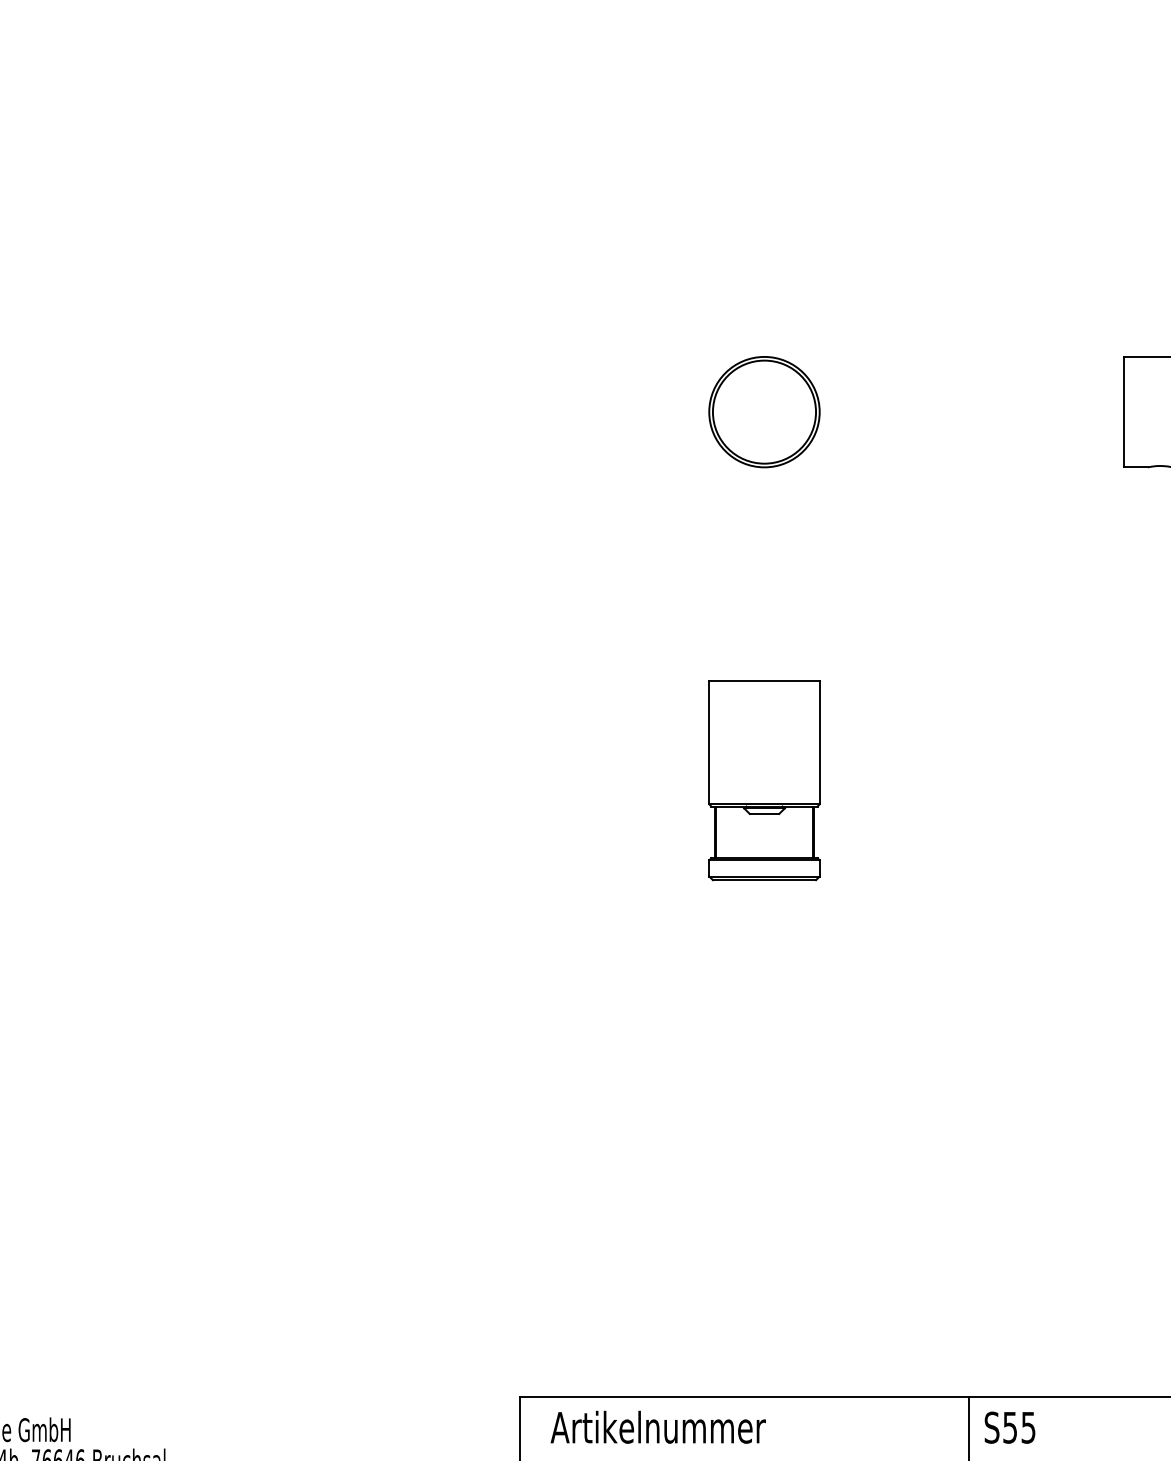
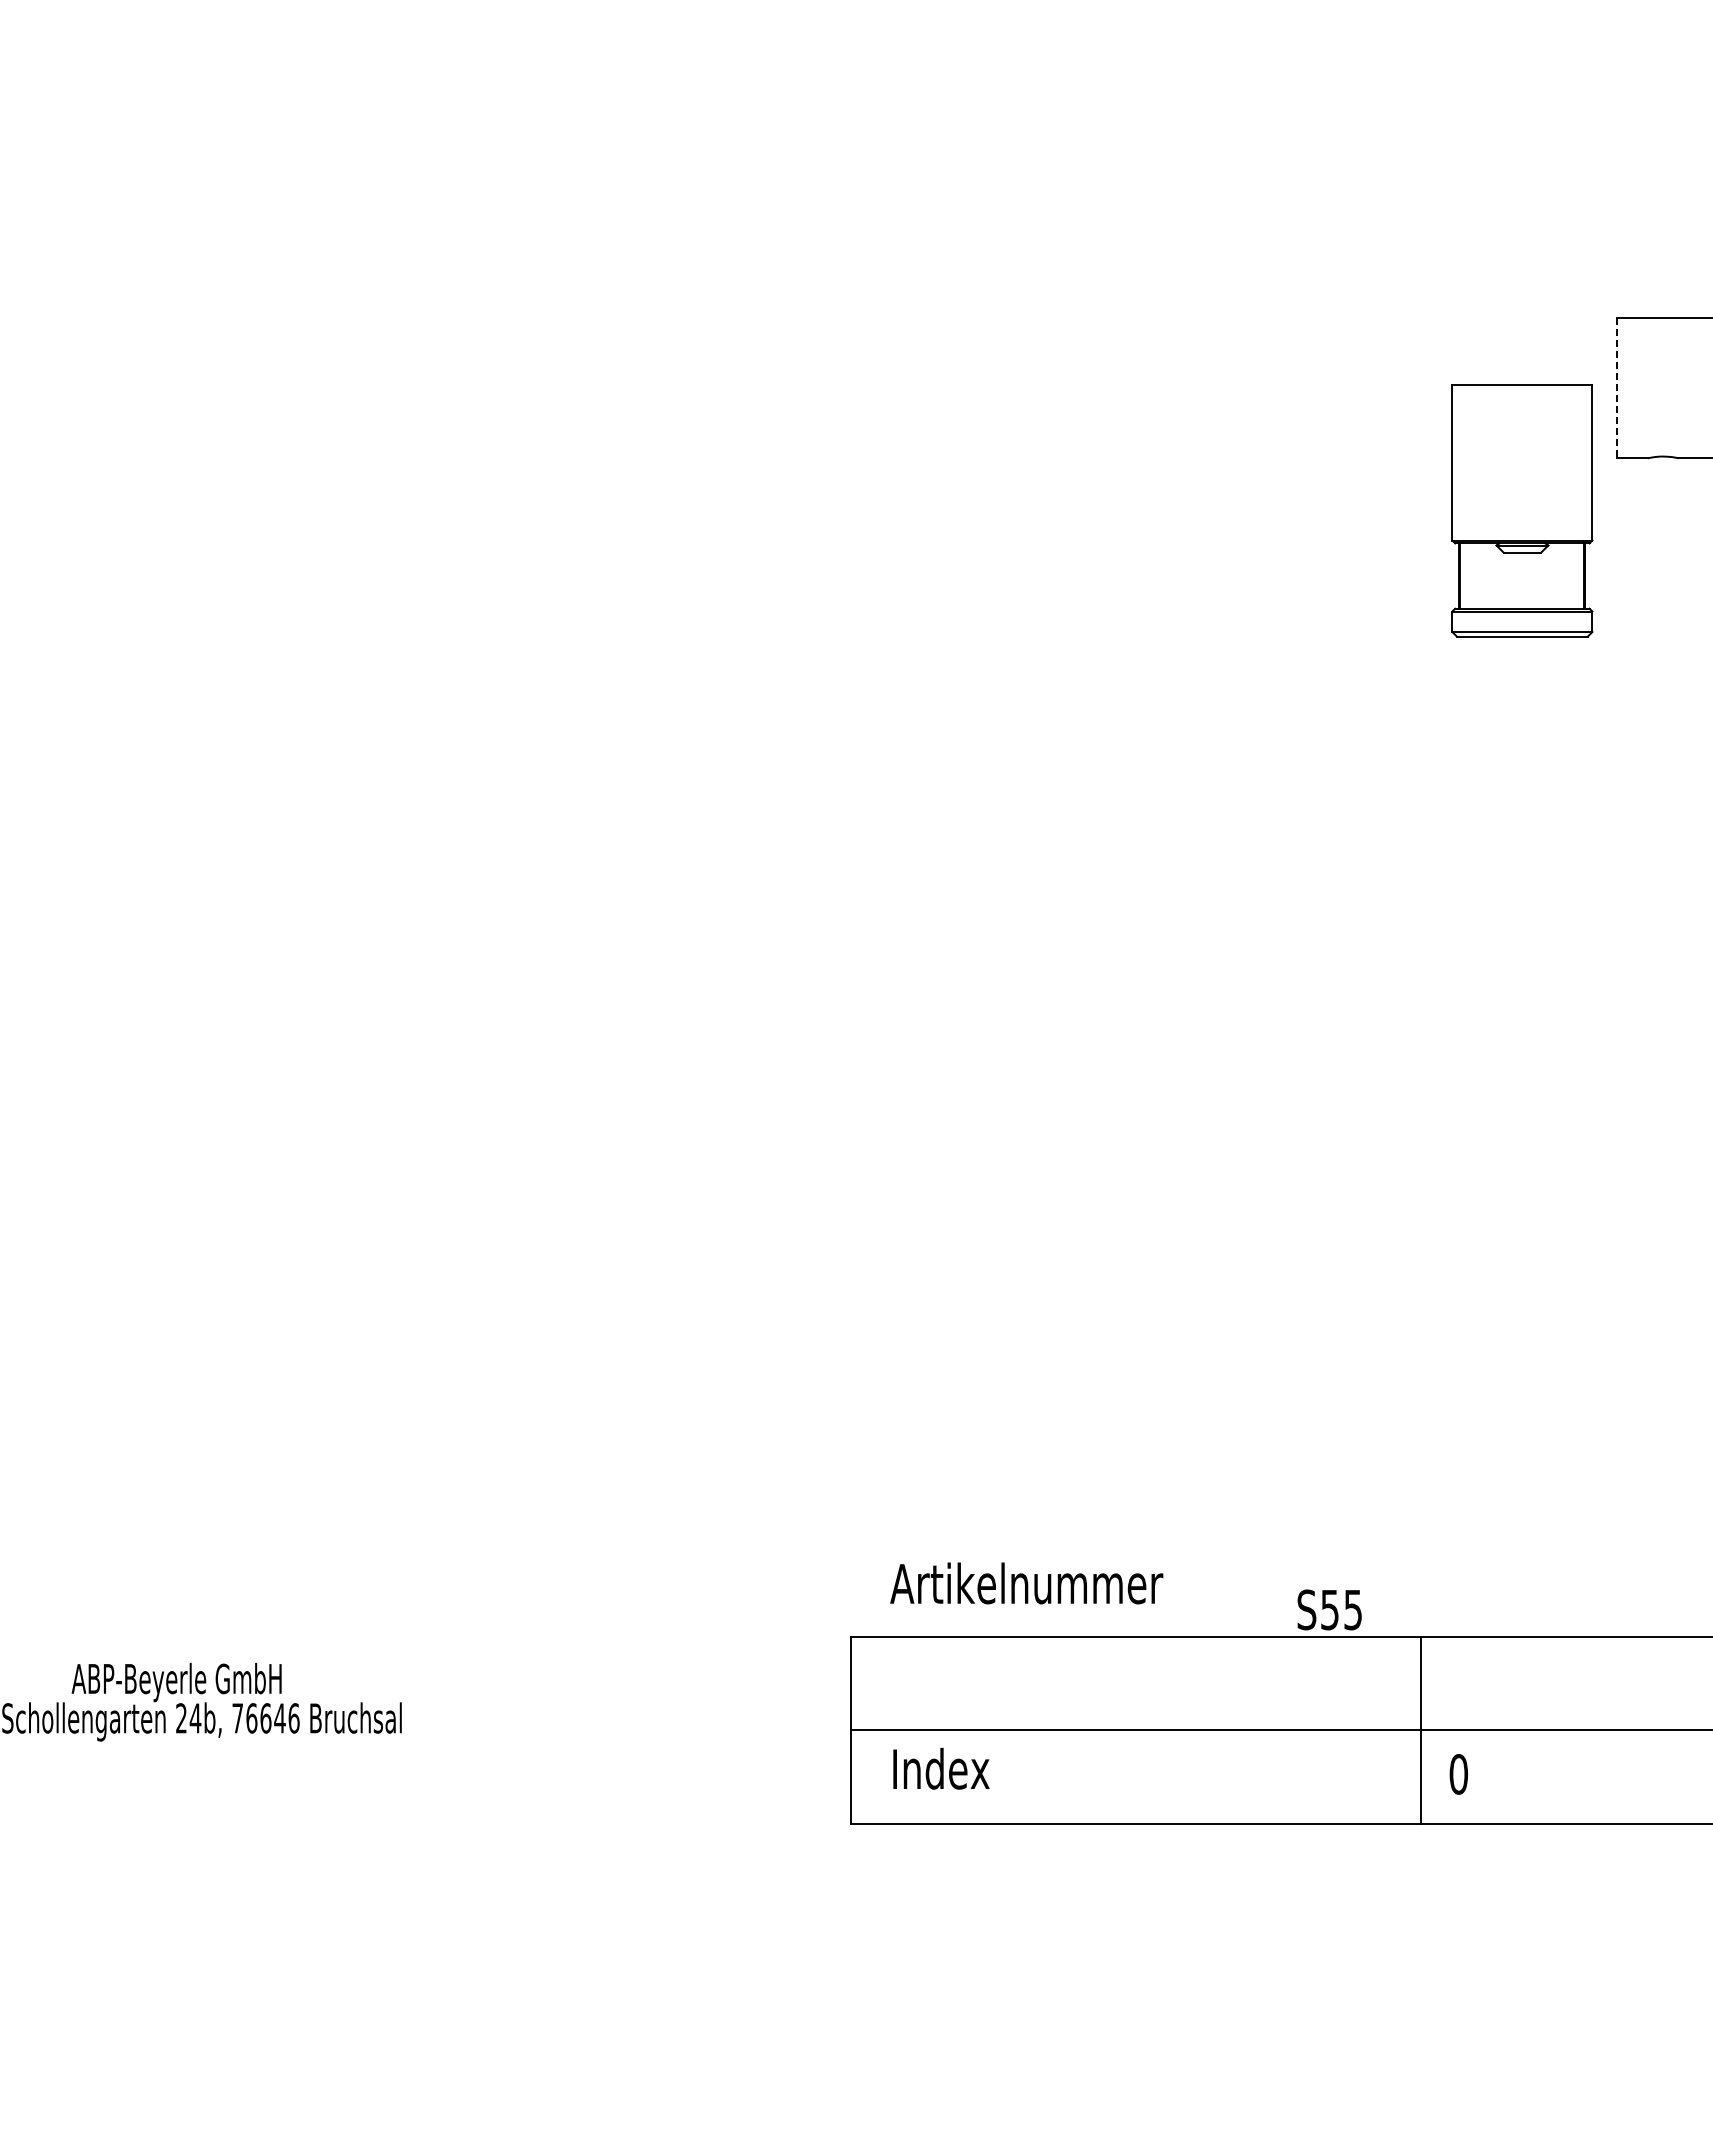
part: (764, 412) -> (1161, 388), removed
line: (1123, 412) -> (1616, 388), solid -> dashed
part: (764, 780) -> (1522, 510), moved
text: (658, 1427) -> (1026, 1583), moved
text: (1009, 1427) -> (1329, 1609), moved

